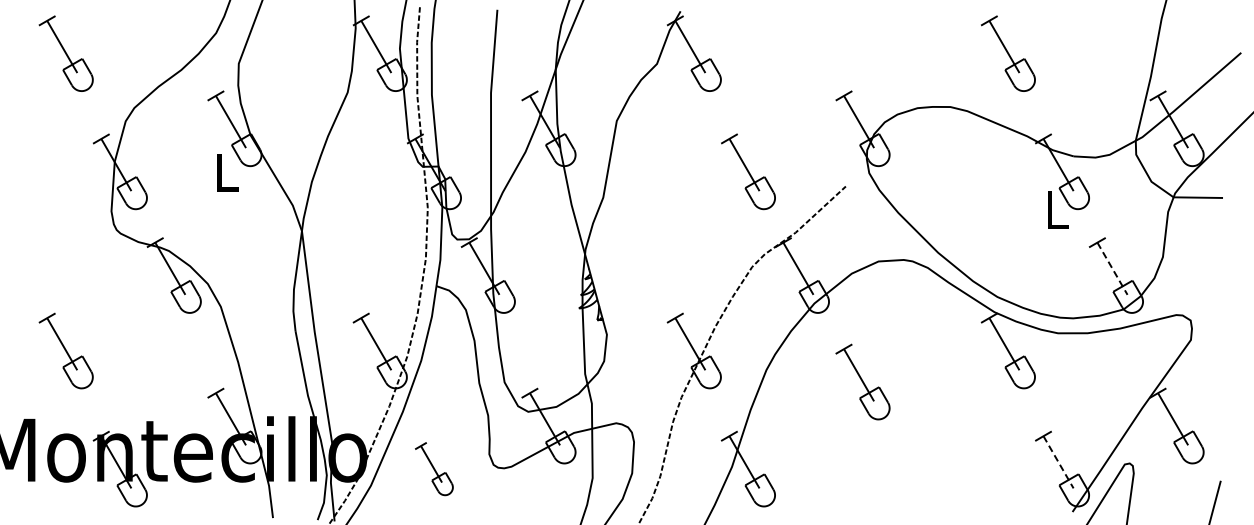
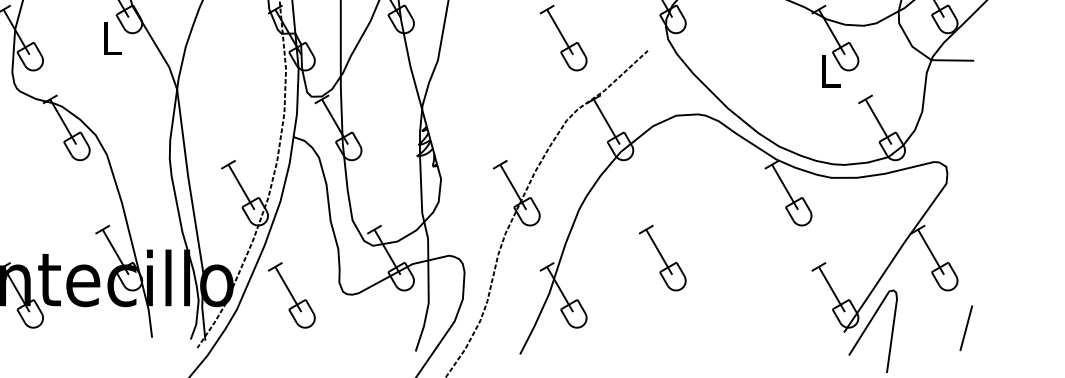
line: (1112, 269) -> (878, 122), dashed -> solid
part: (862, 381) -> (662, 257), moved
line: (1058, 462) -> (831, 289), dashed -> solid
part: (433, 468) -> (291, 294), size x1.43

